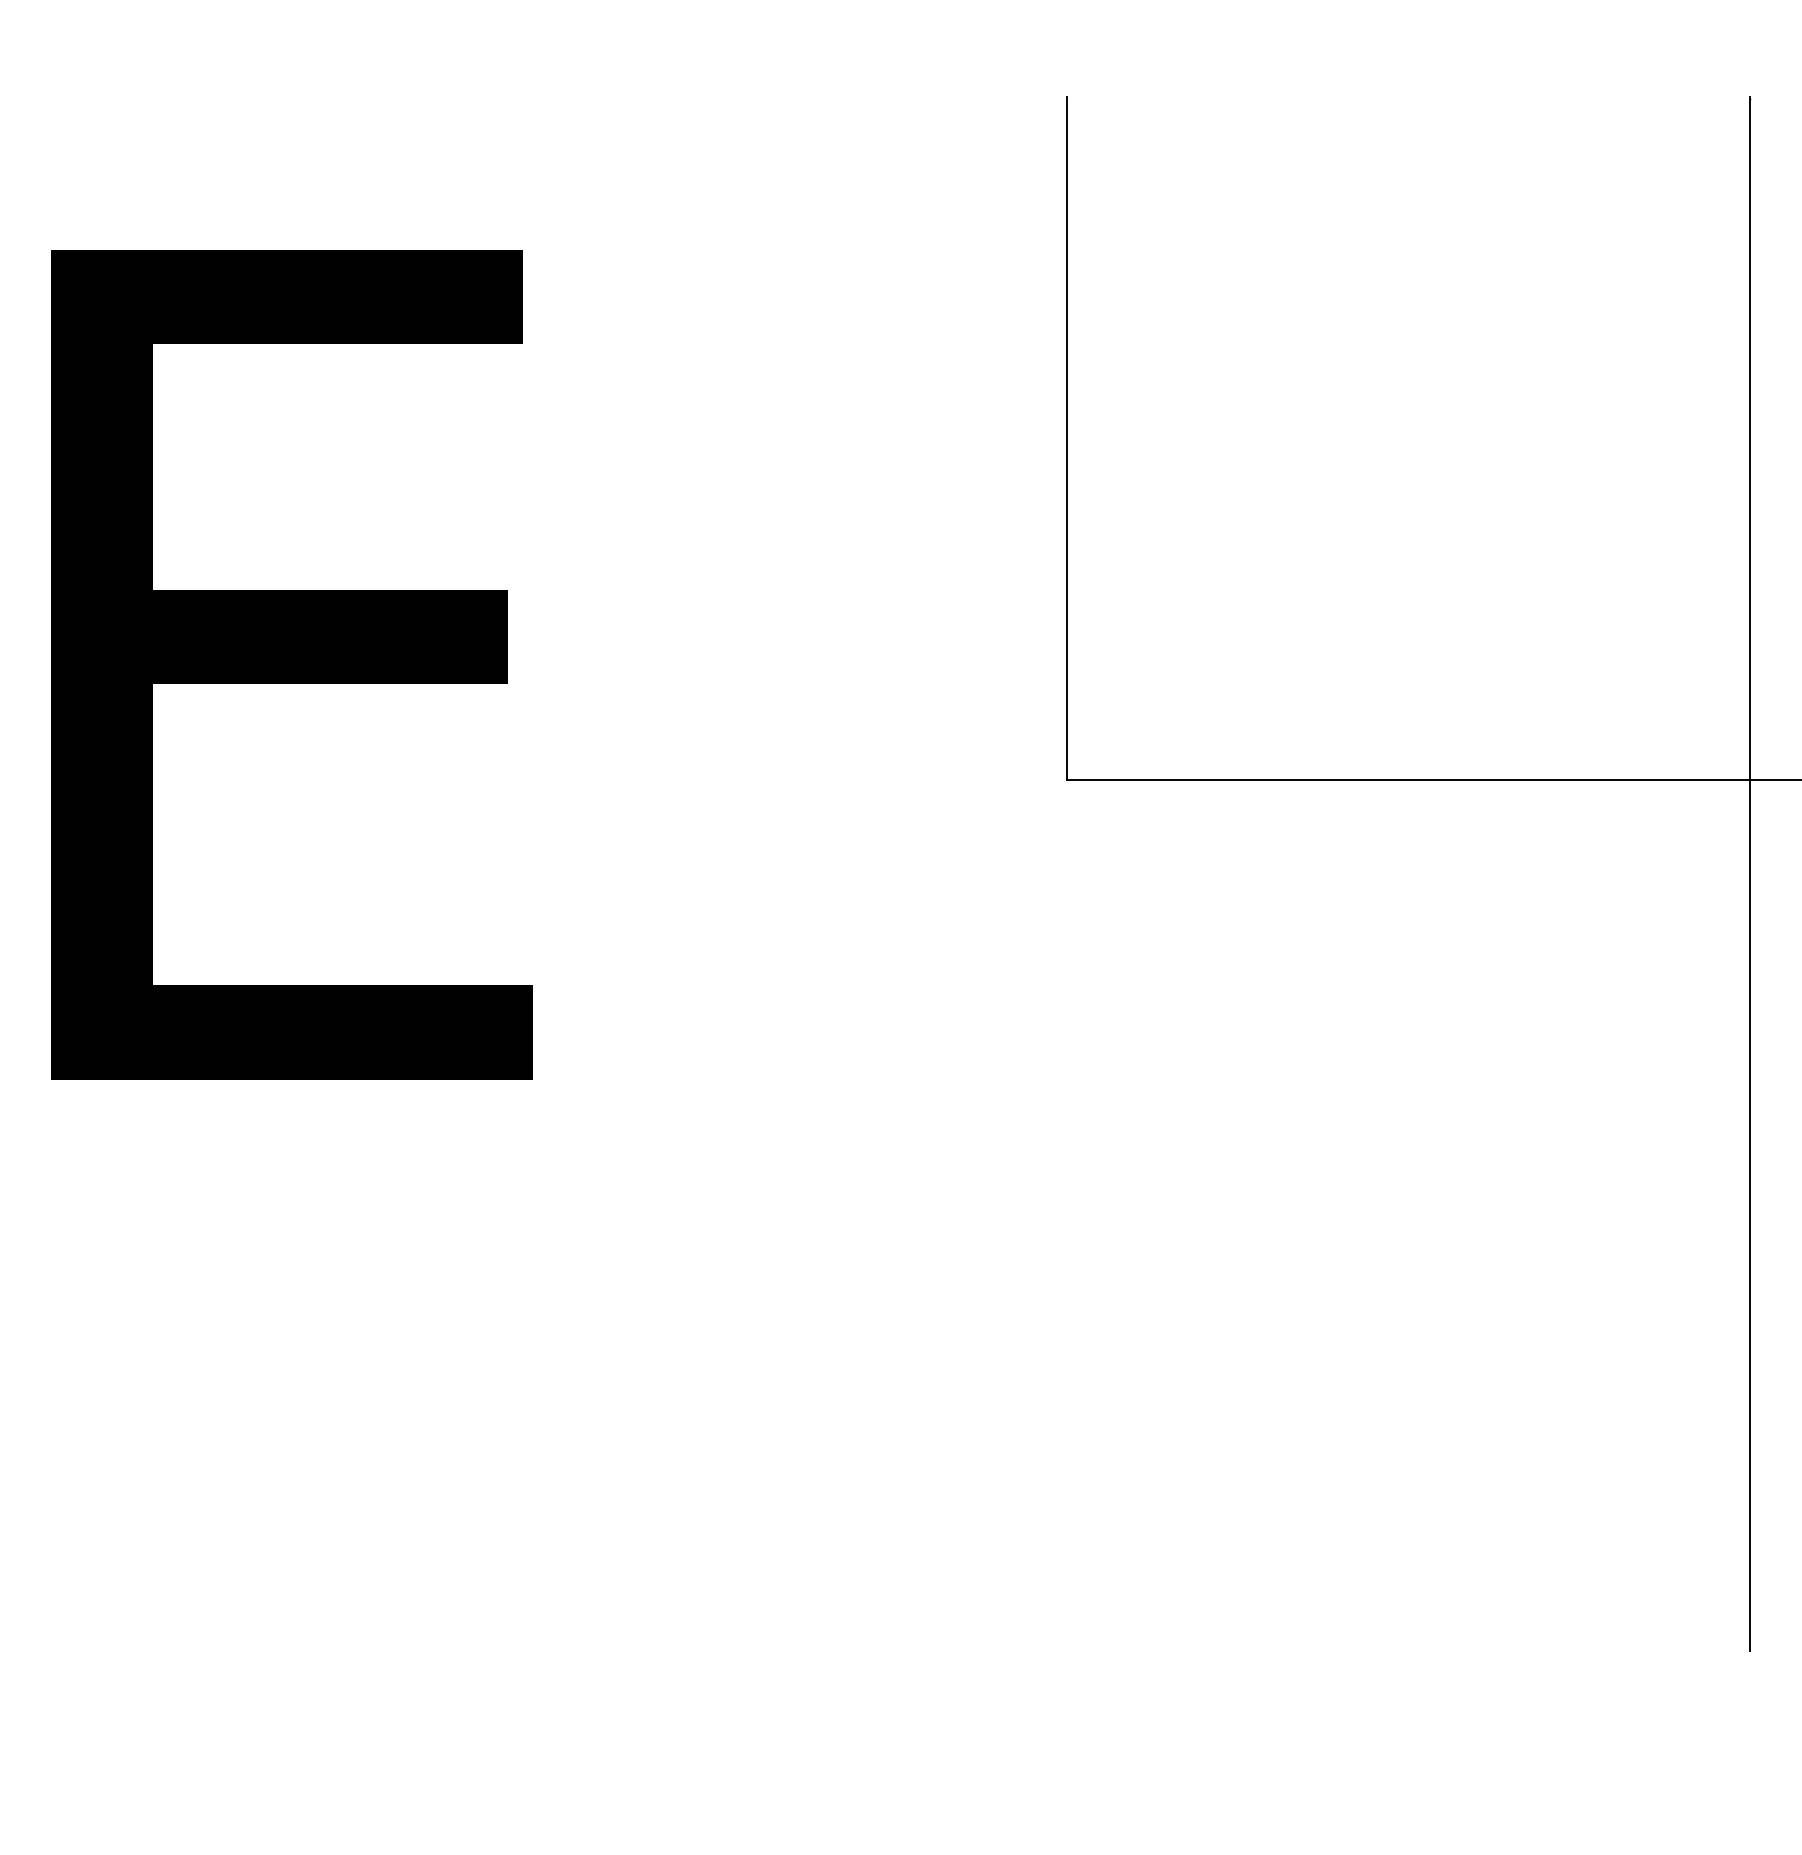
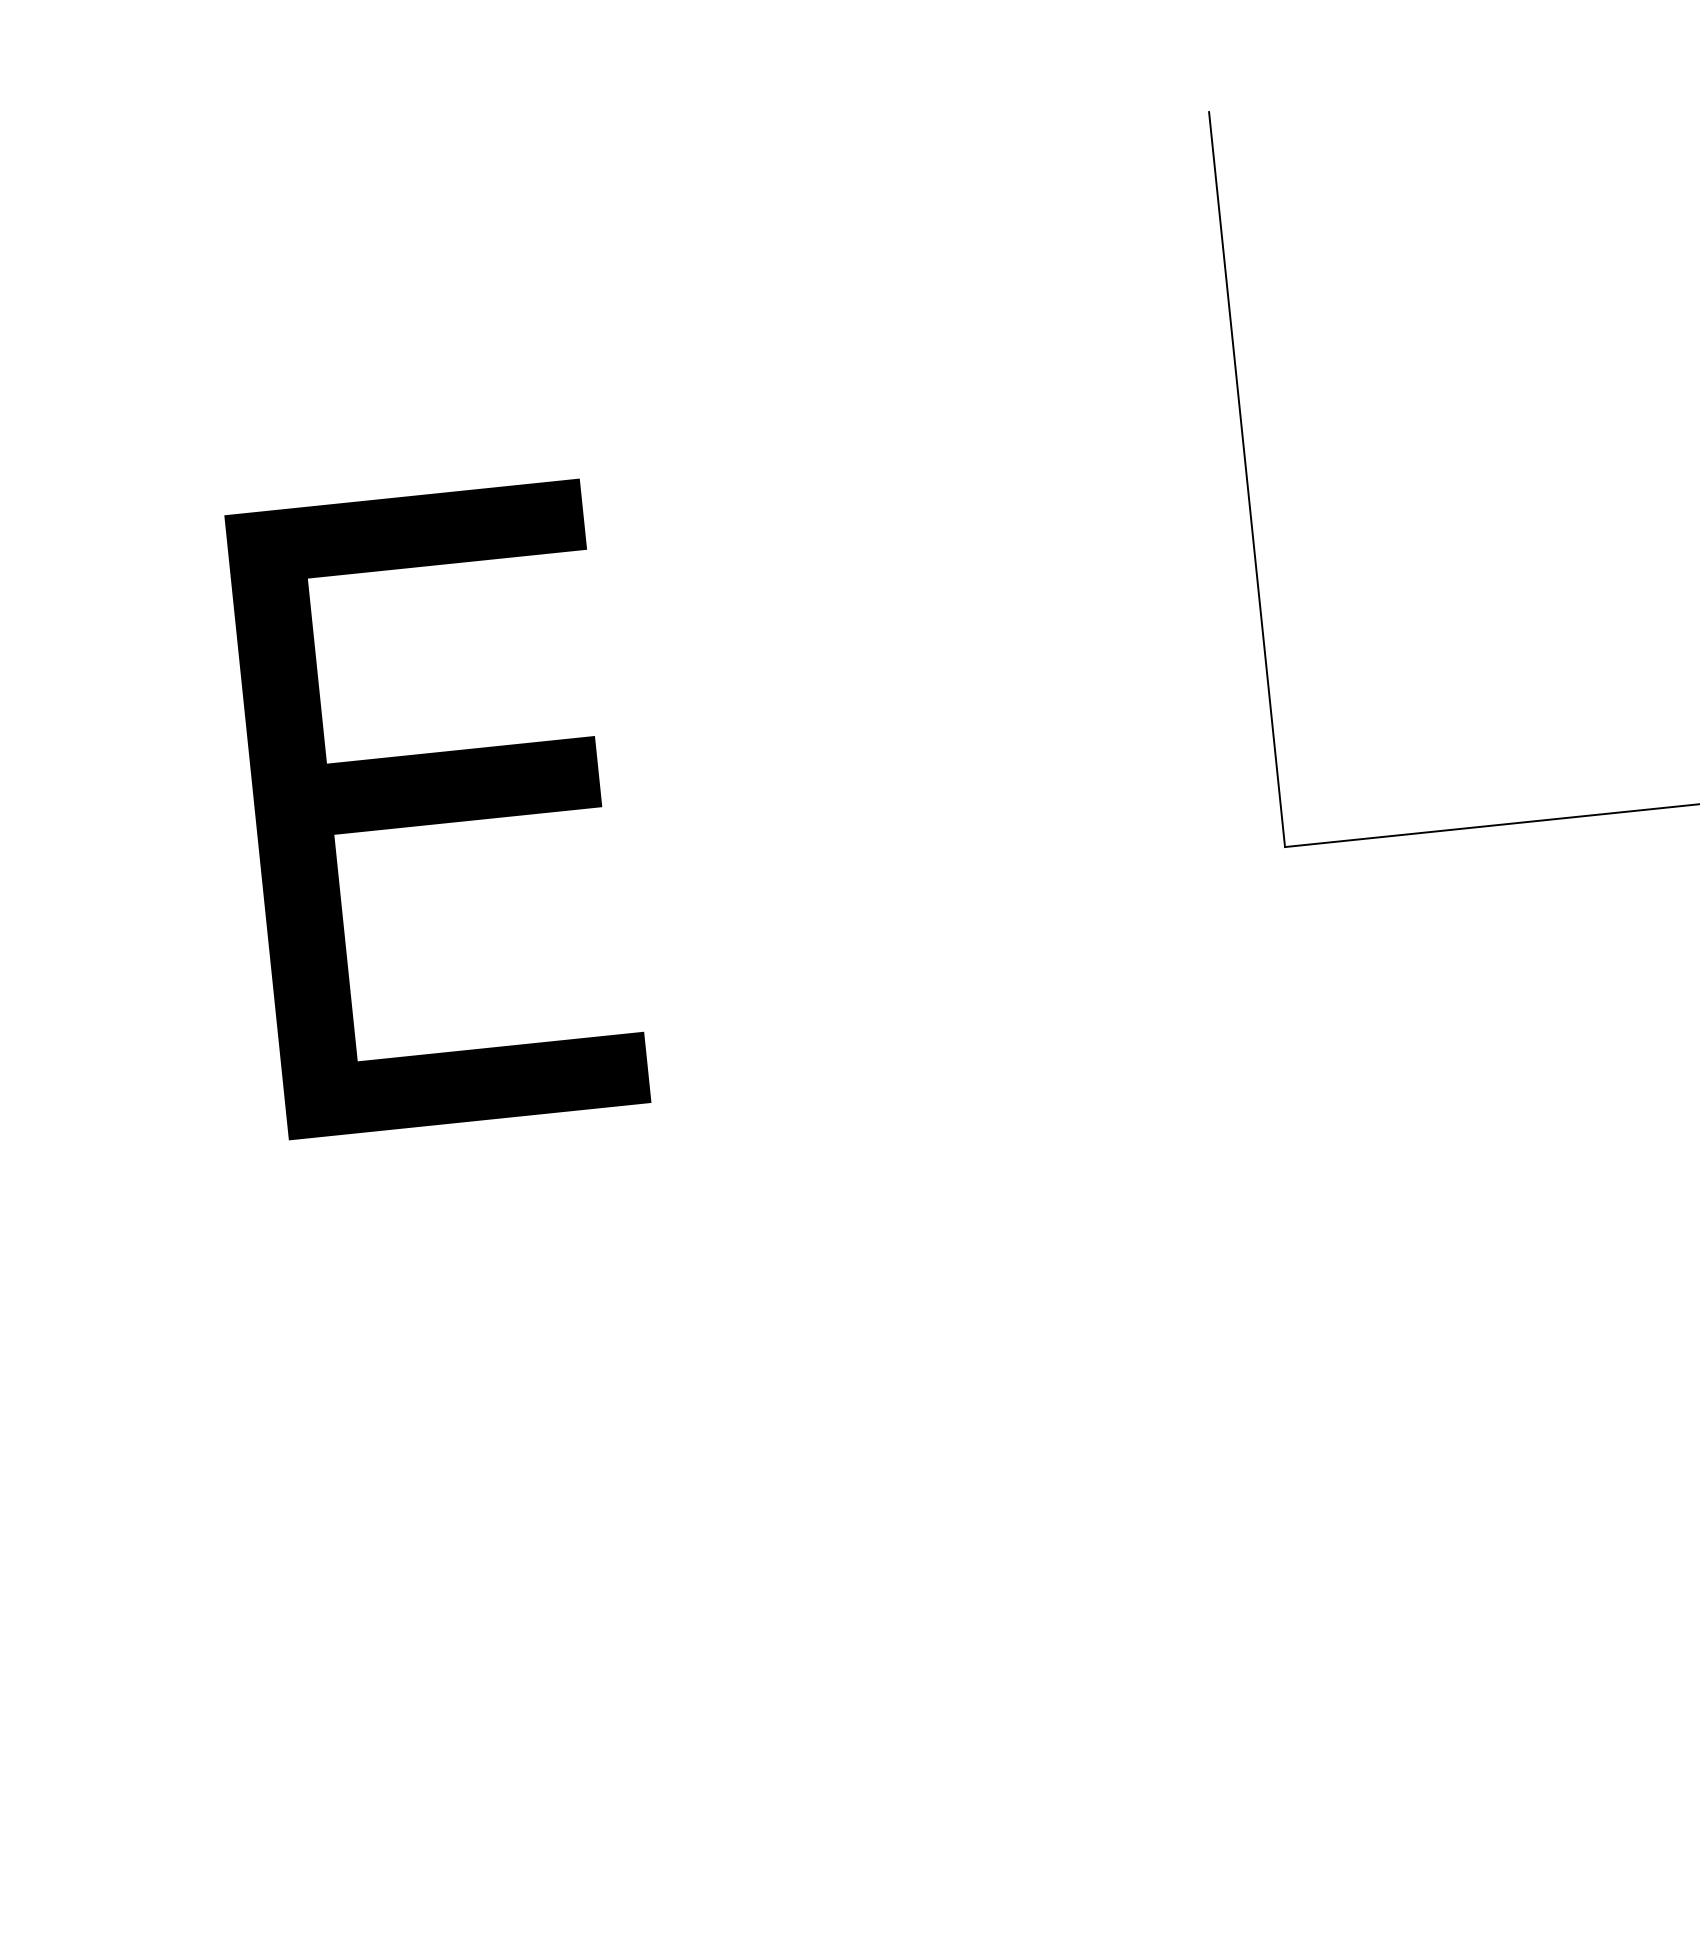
part: (291, 664) -> (437, 808), size x0.7

